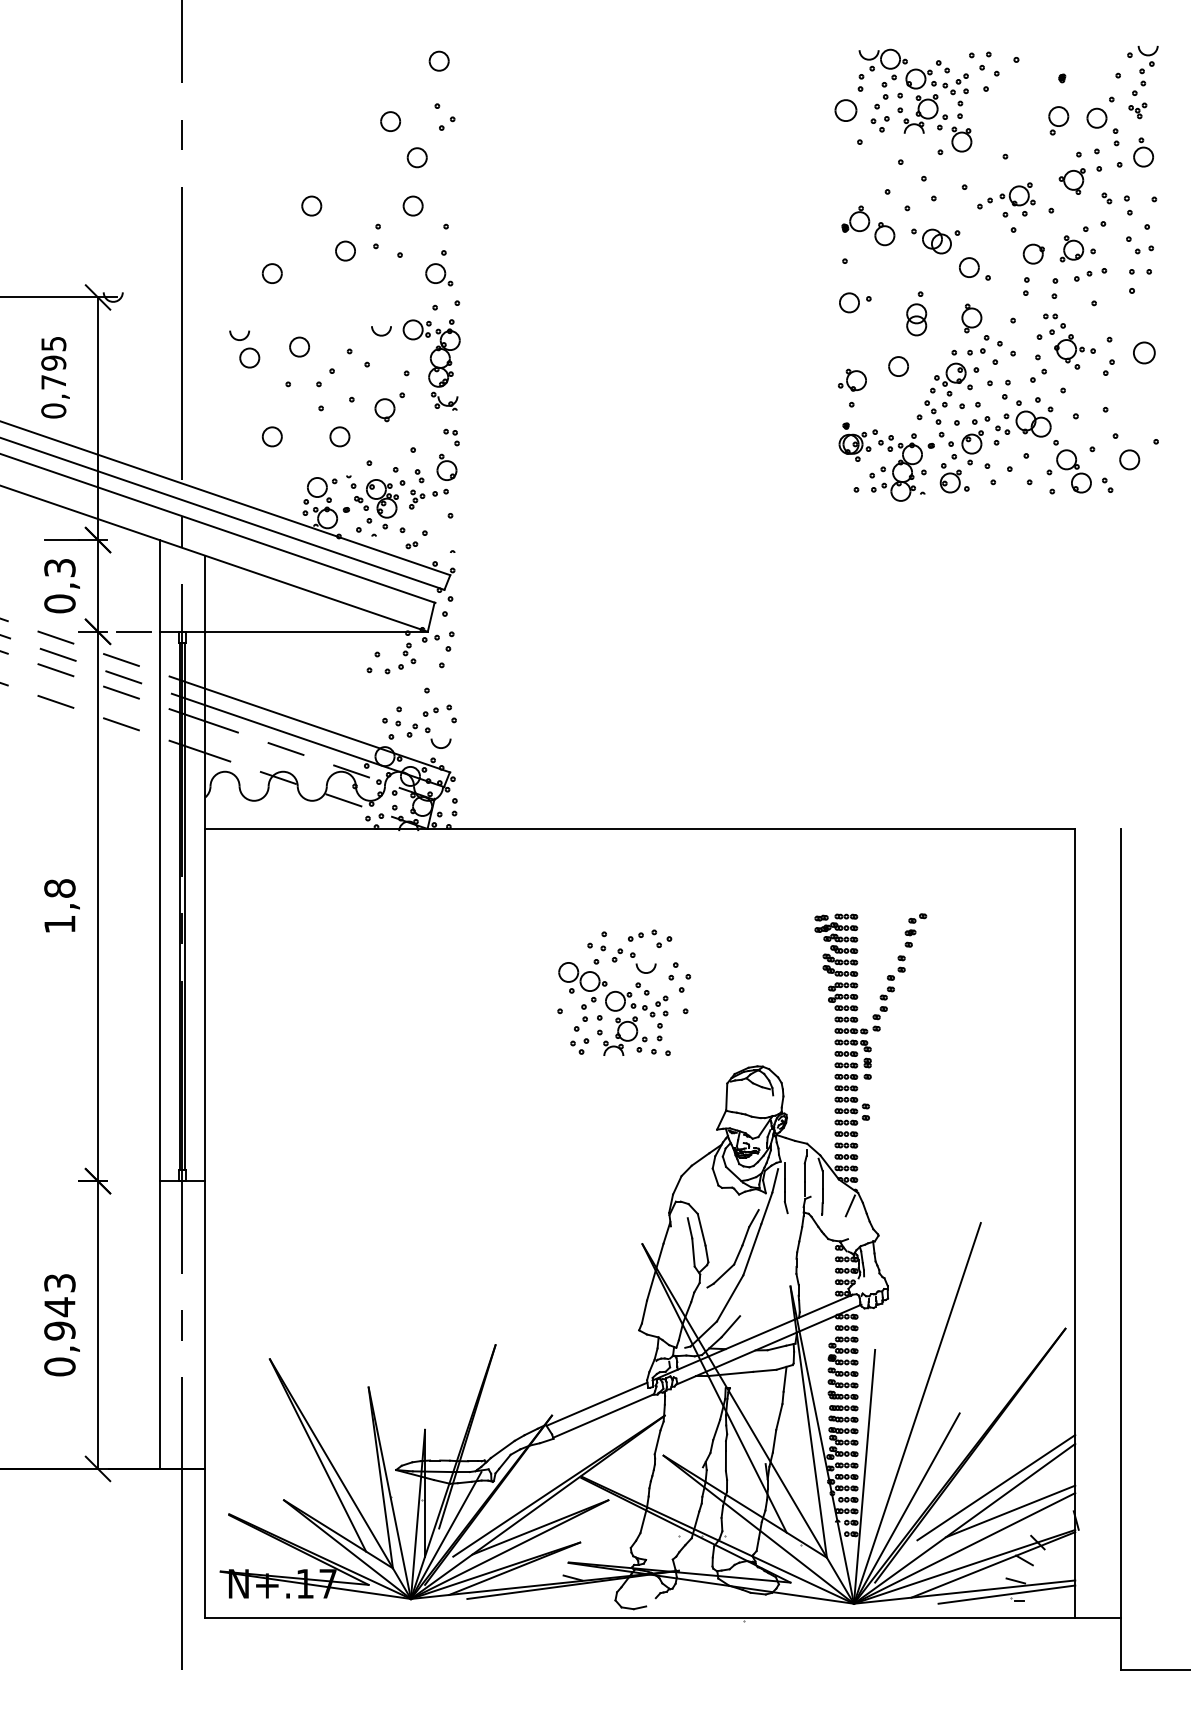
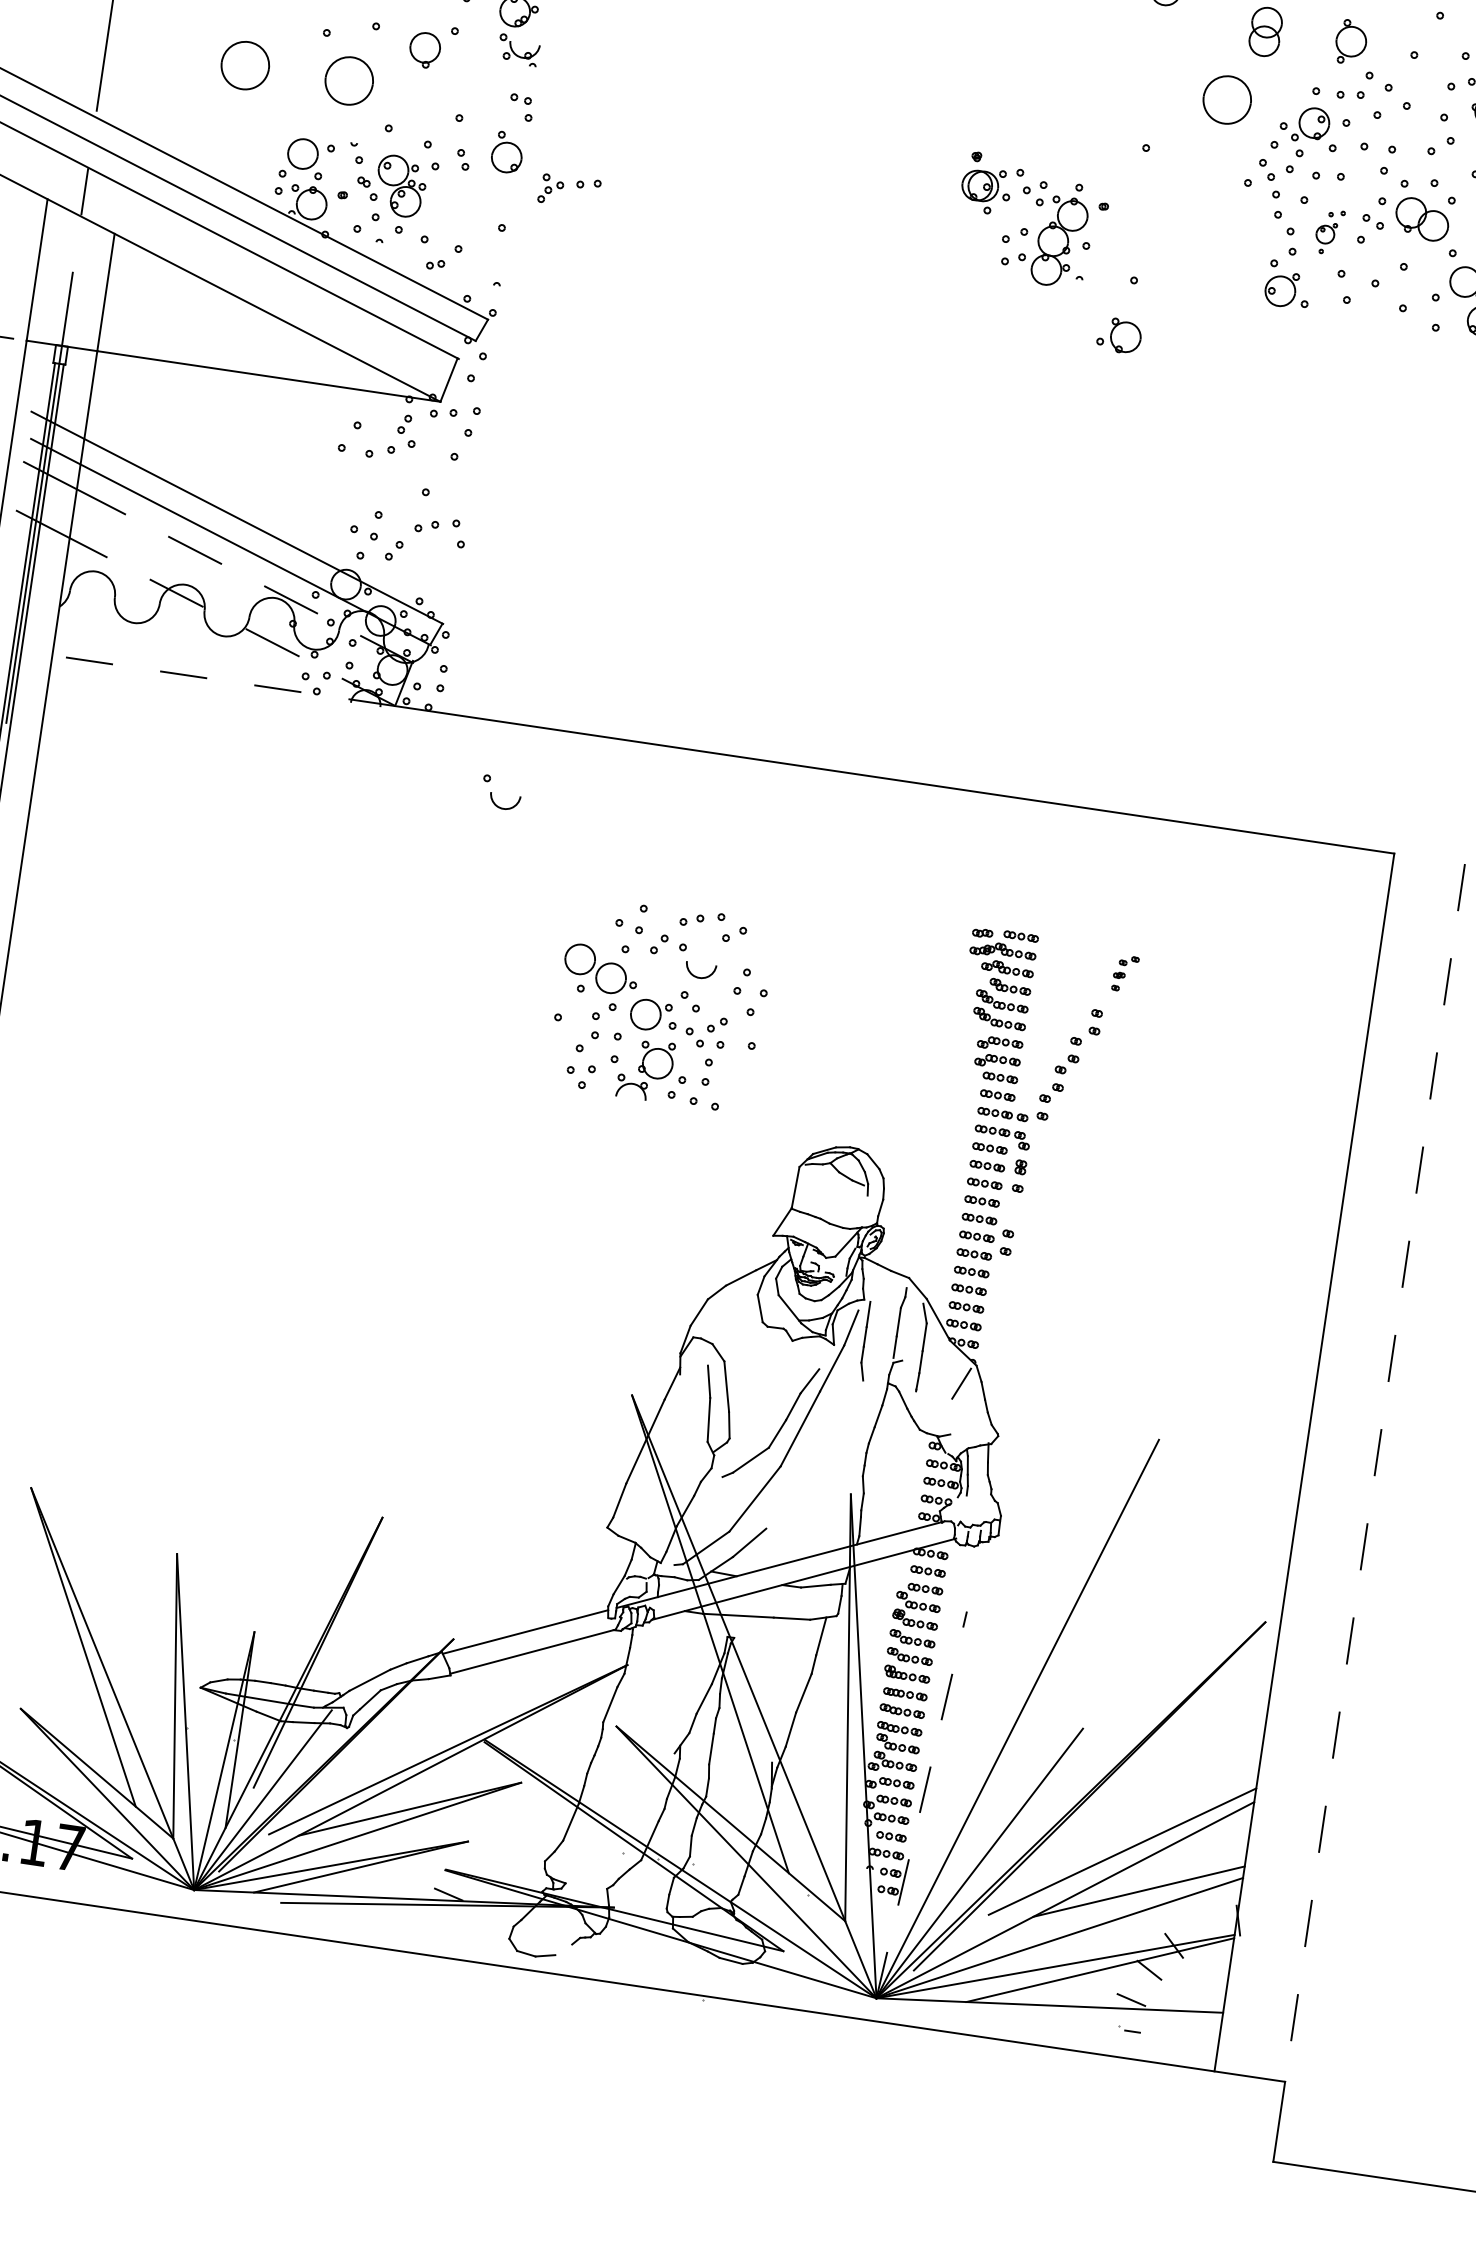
part: (898, 366) -> (1227, 99), size x1.6
part: (852, 379) -> (1119, 334), moved
part: (271, 436) -> (243, 64), size x1.6
part: (339, 436) -> (348, 80), size x1.6
part: (975, 440) -> (1328, 231), size x0.6
part: (886, 461) -> (1031, 220), moved
part: (428, 498) -> (568, 190), moved
part: (432, 738) -> (492, 792), moved
line: (316, 829) -> (223, 681), solid -> dashed
part: (915, 930) -> (1124, 973), size x0.7
line: (1121, 1223) -> (1375, 1472), solid -> dashed
line: (864, 1476) -> (921, 1804), solid -> dashed
line: (1006, 1594) -> (1113, 2018), removed

